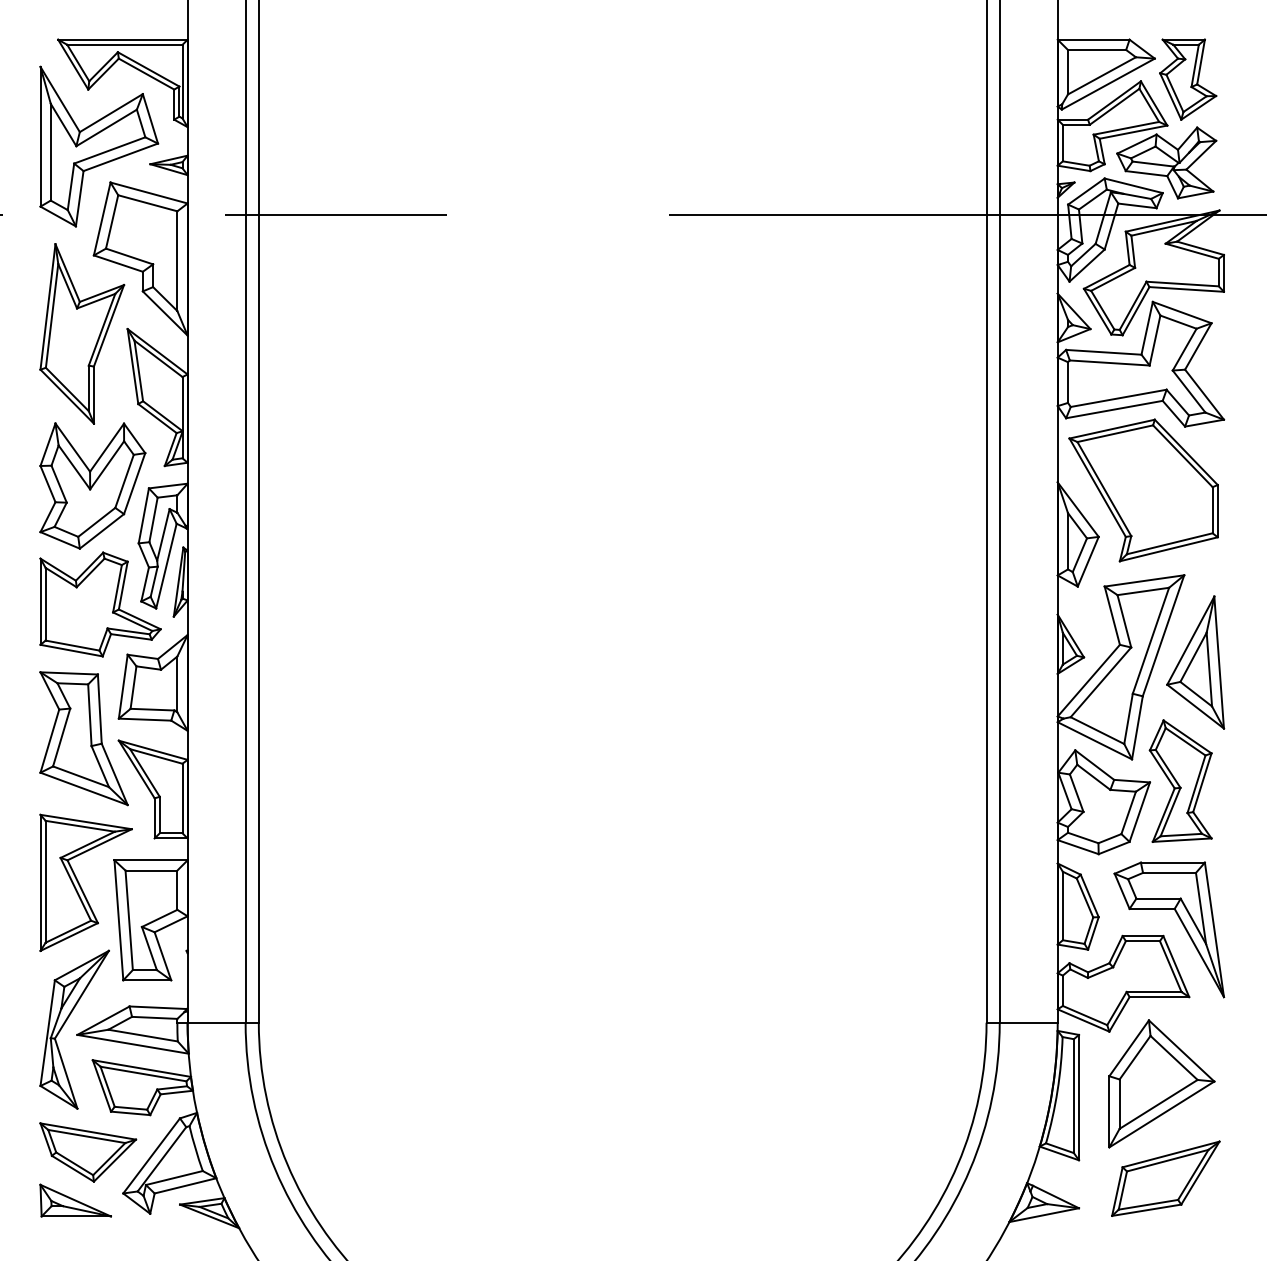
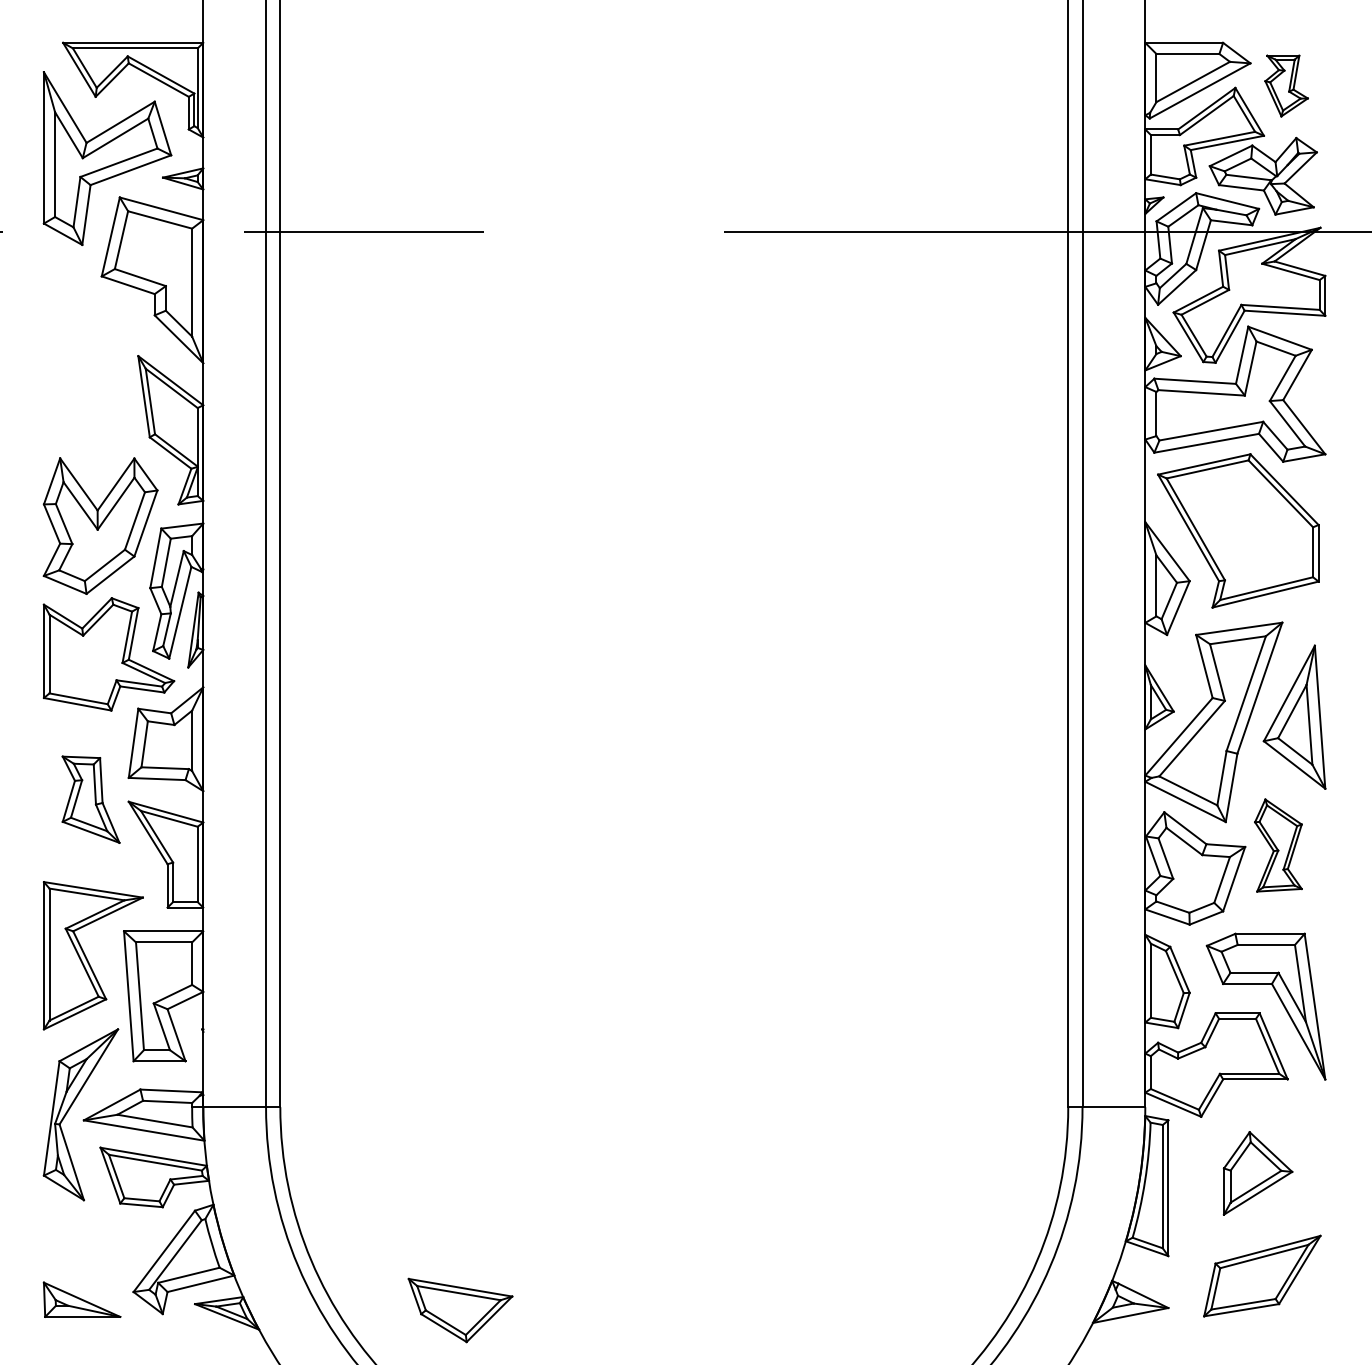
part: (1188, 79) -> (1286, 85), size x0.7
part: (82, 333) -> (89, 360), removed
part: (83, 738) -> (90, 799), size x0.6
part: (1180, 780) -> (1278, 844), size x0.7
part: (1161, 1083) -> (1257, 1172), size x0.6
part: (88, 1152) -> (460, 1310), moved

